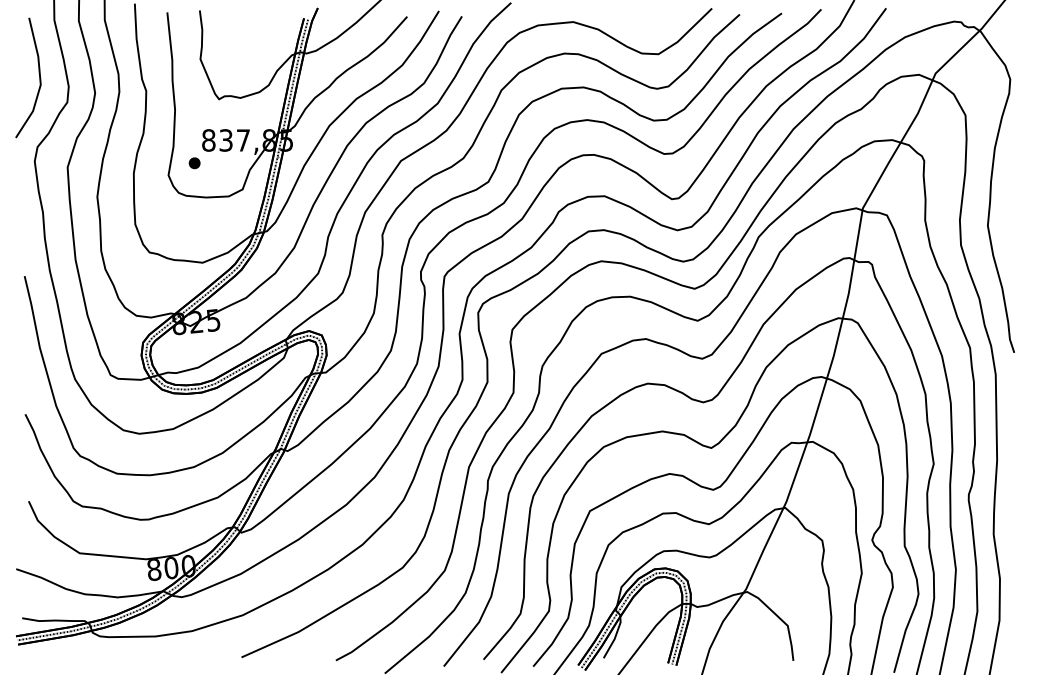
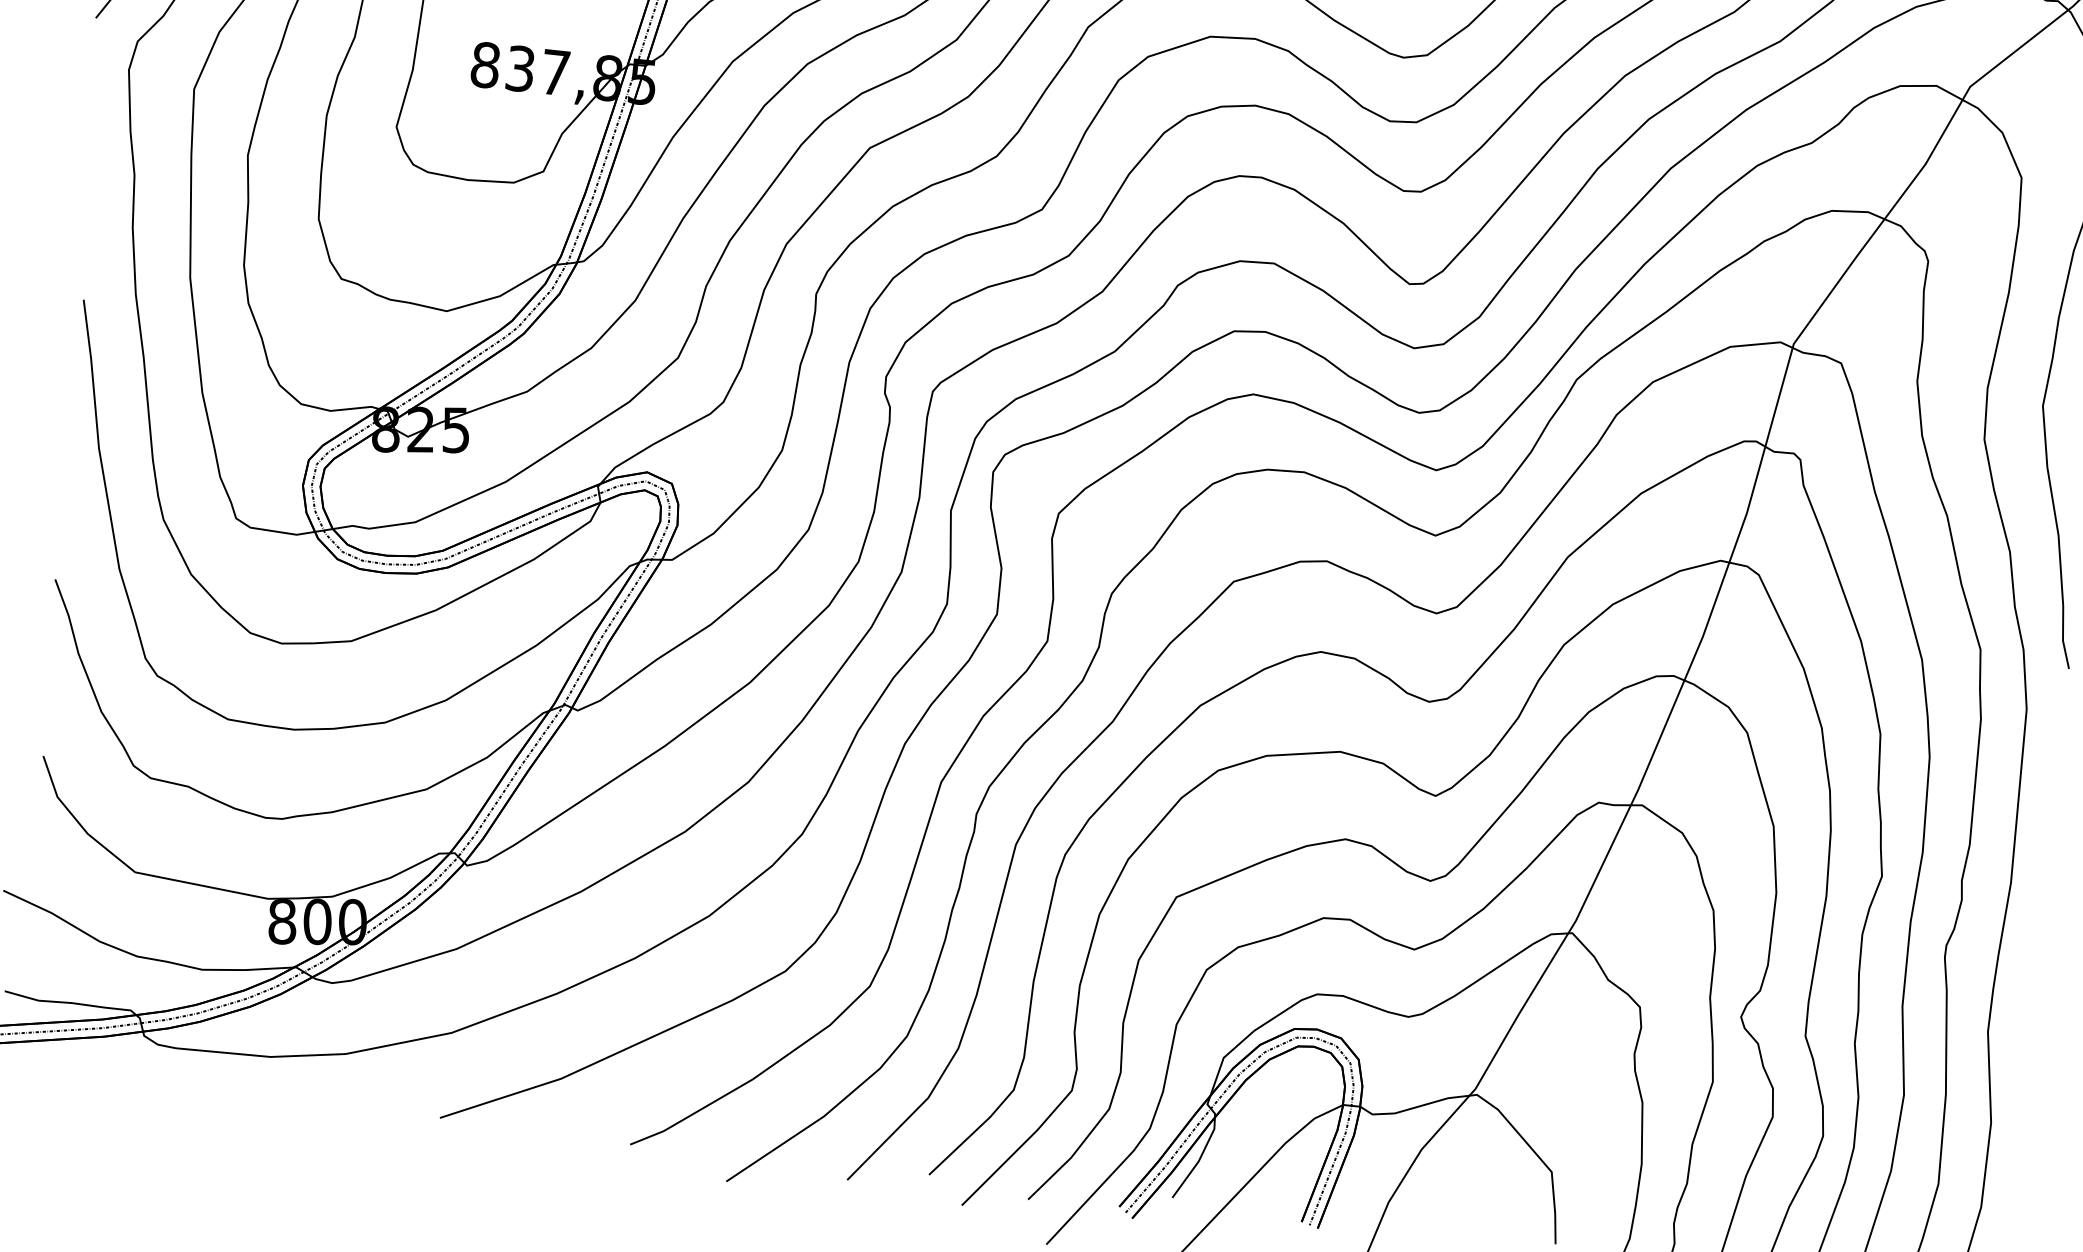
part: (194, 163) -> (451, 108), removed

